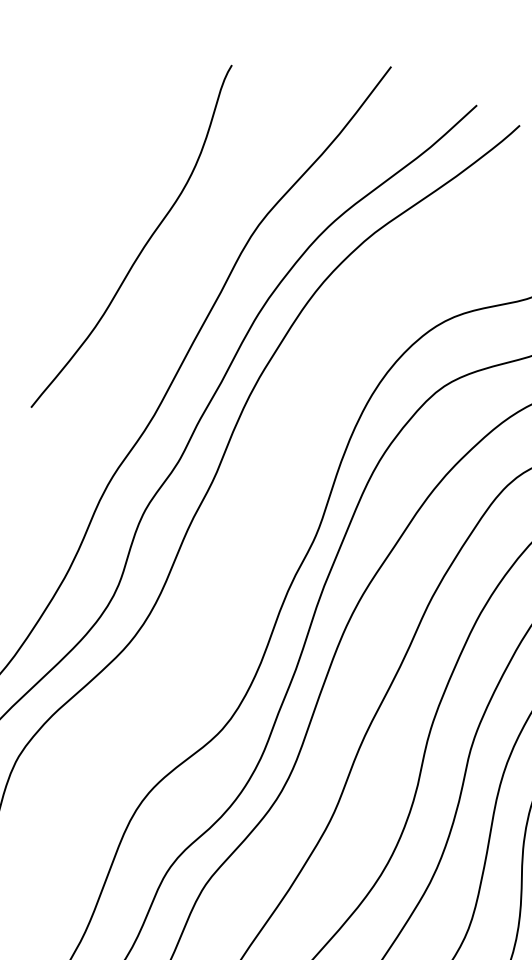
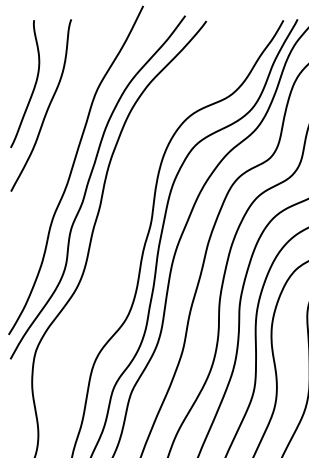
curve: (122, 194) -> (33, 87), added

